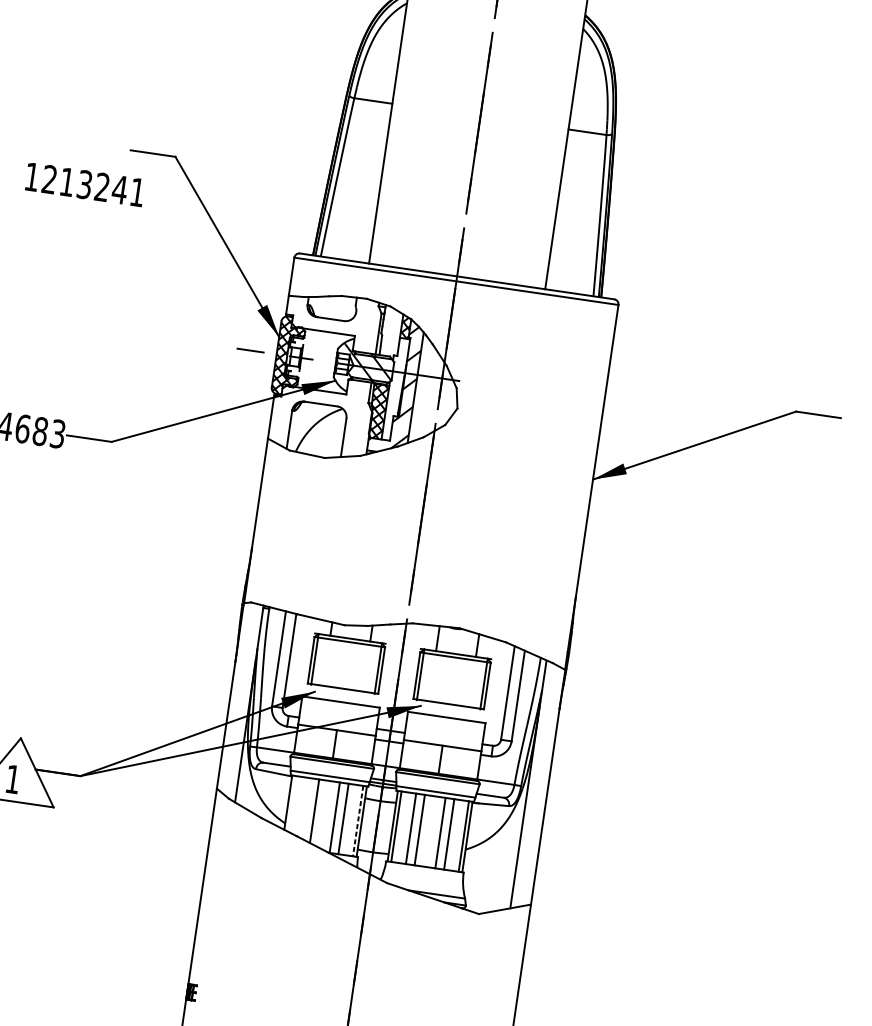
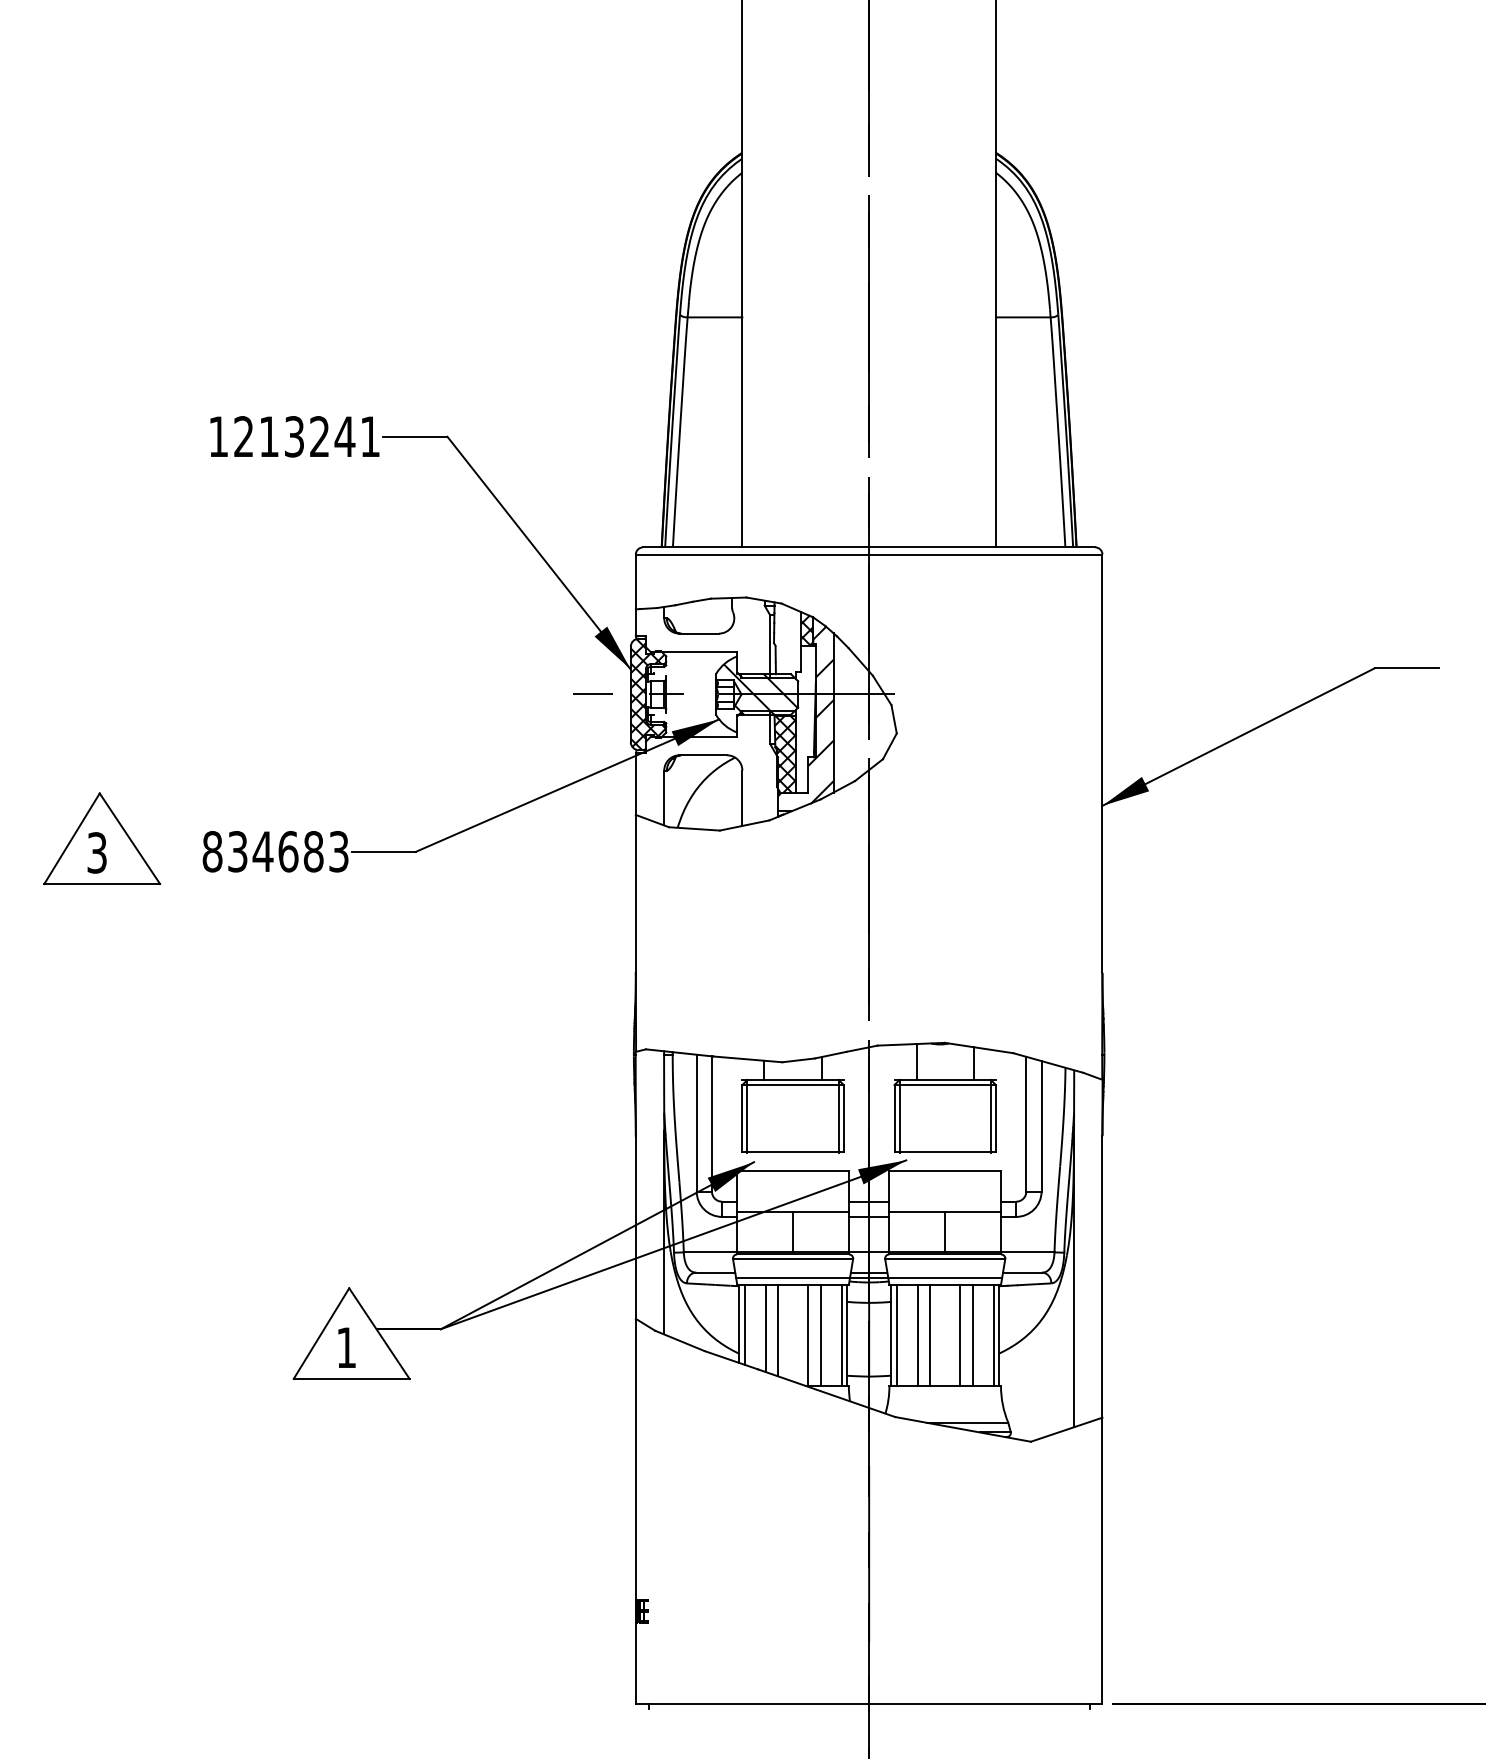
text: (84, 184) -> (294, 436), moved
line: (291, 803) -> (744, 1324), added
line: (305, 808) -> (765, 1328), added
line: (358, 821) -> (841, 1335), dashed -> solid

